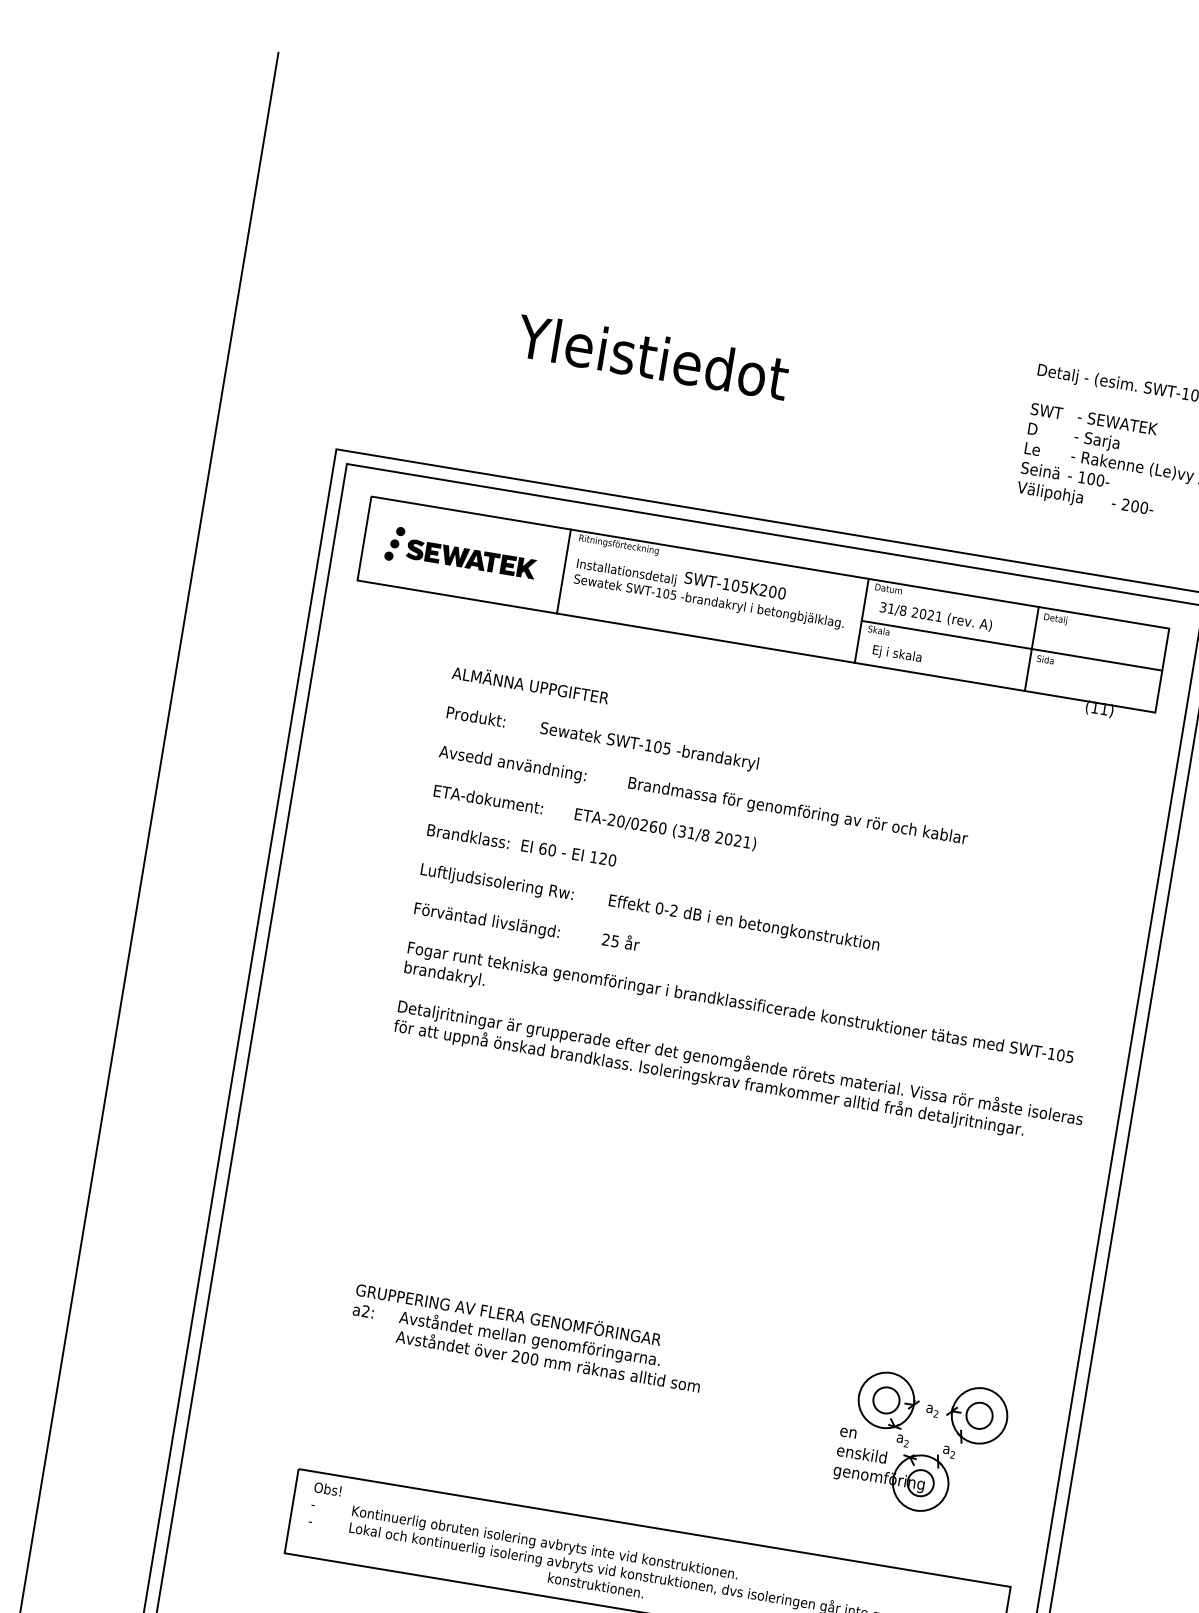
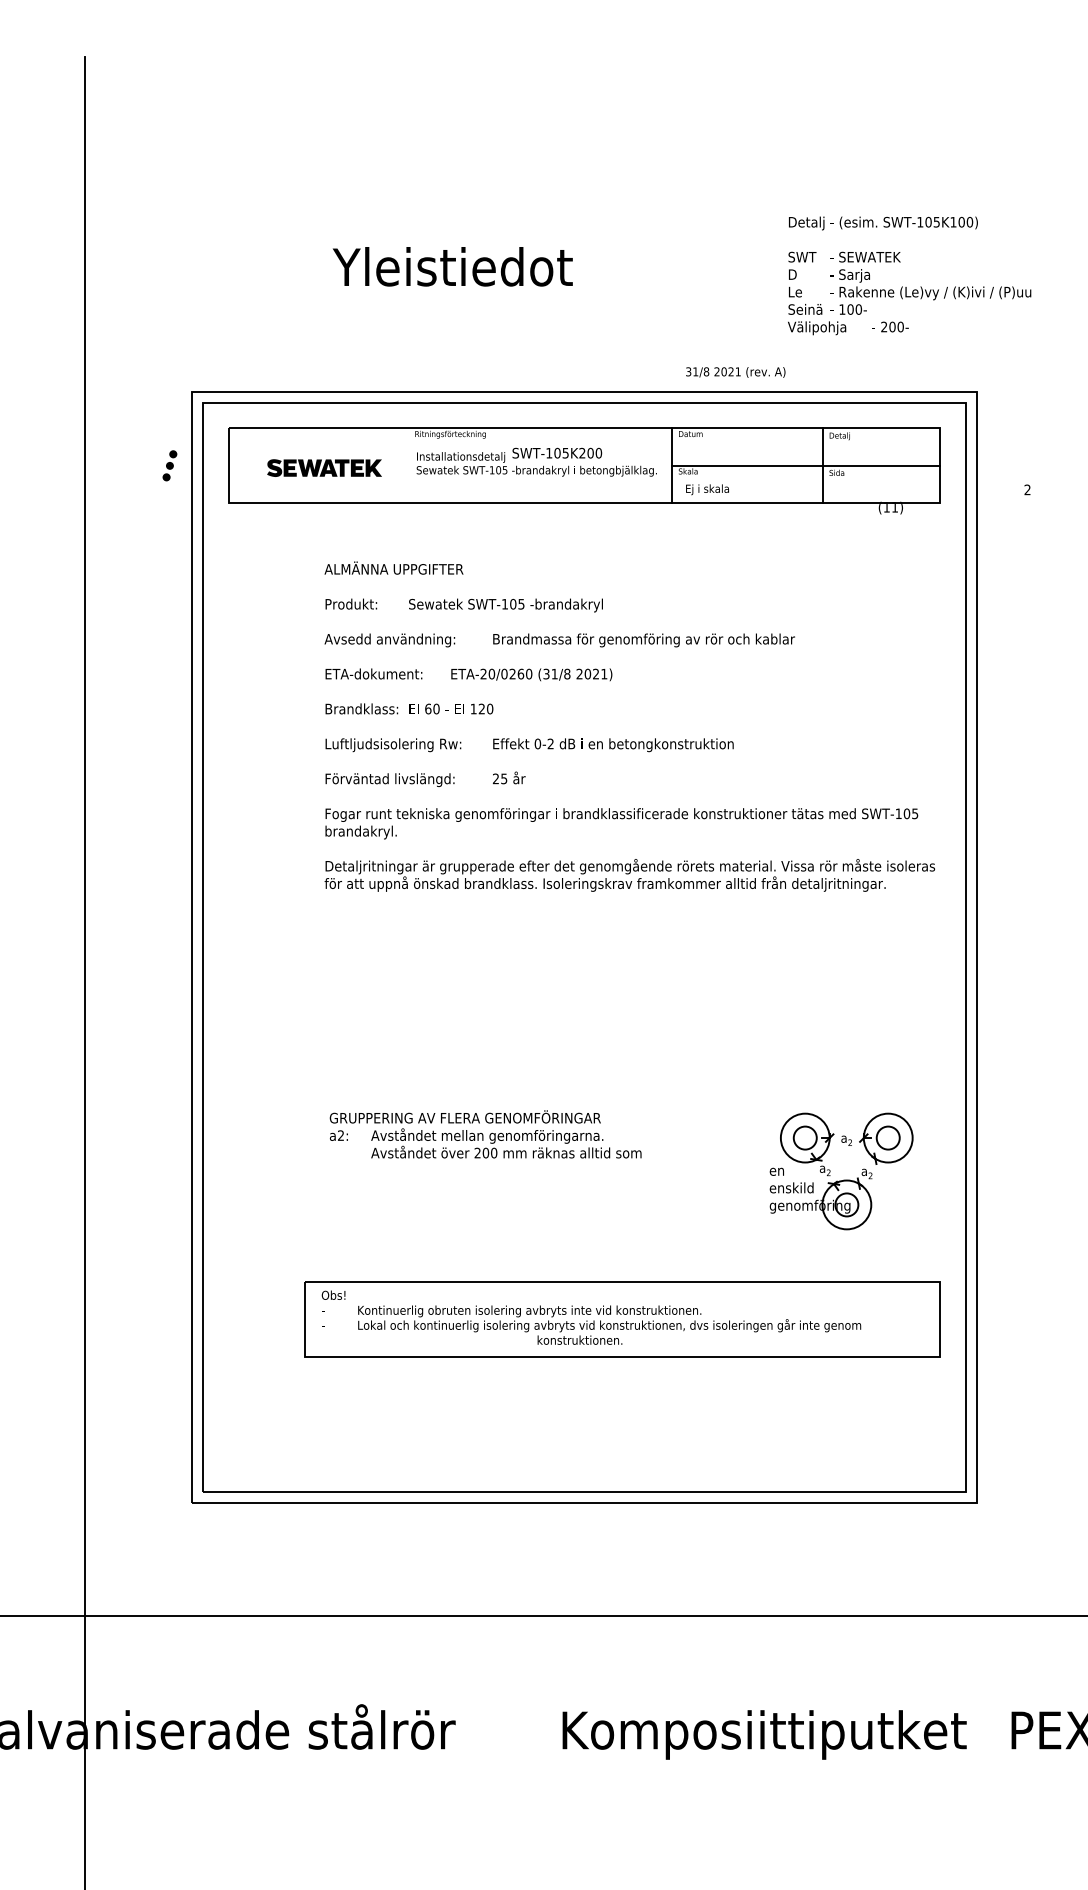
part: (394, 543) -> (169, 465), moved
line: (563, 571) -> (406, 465), removed
text: (935, 616) -> (735, 372), moved

